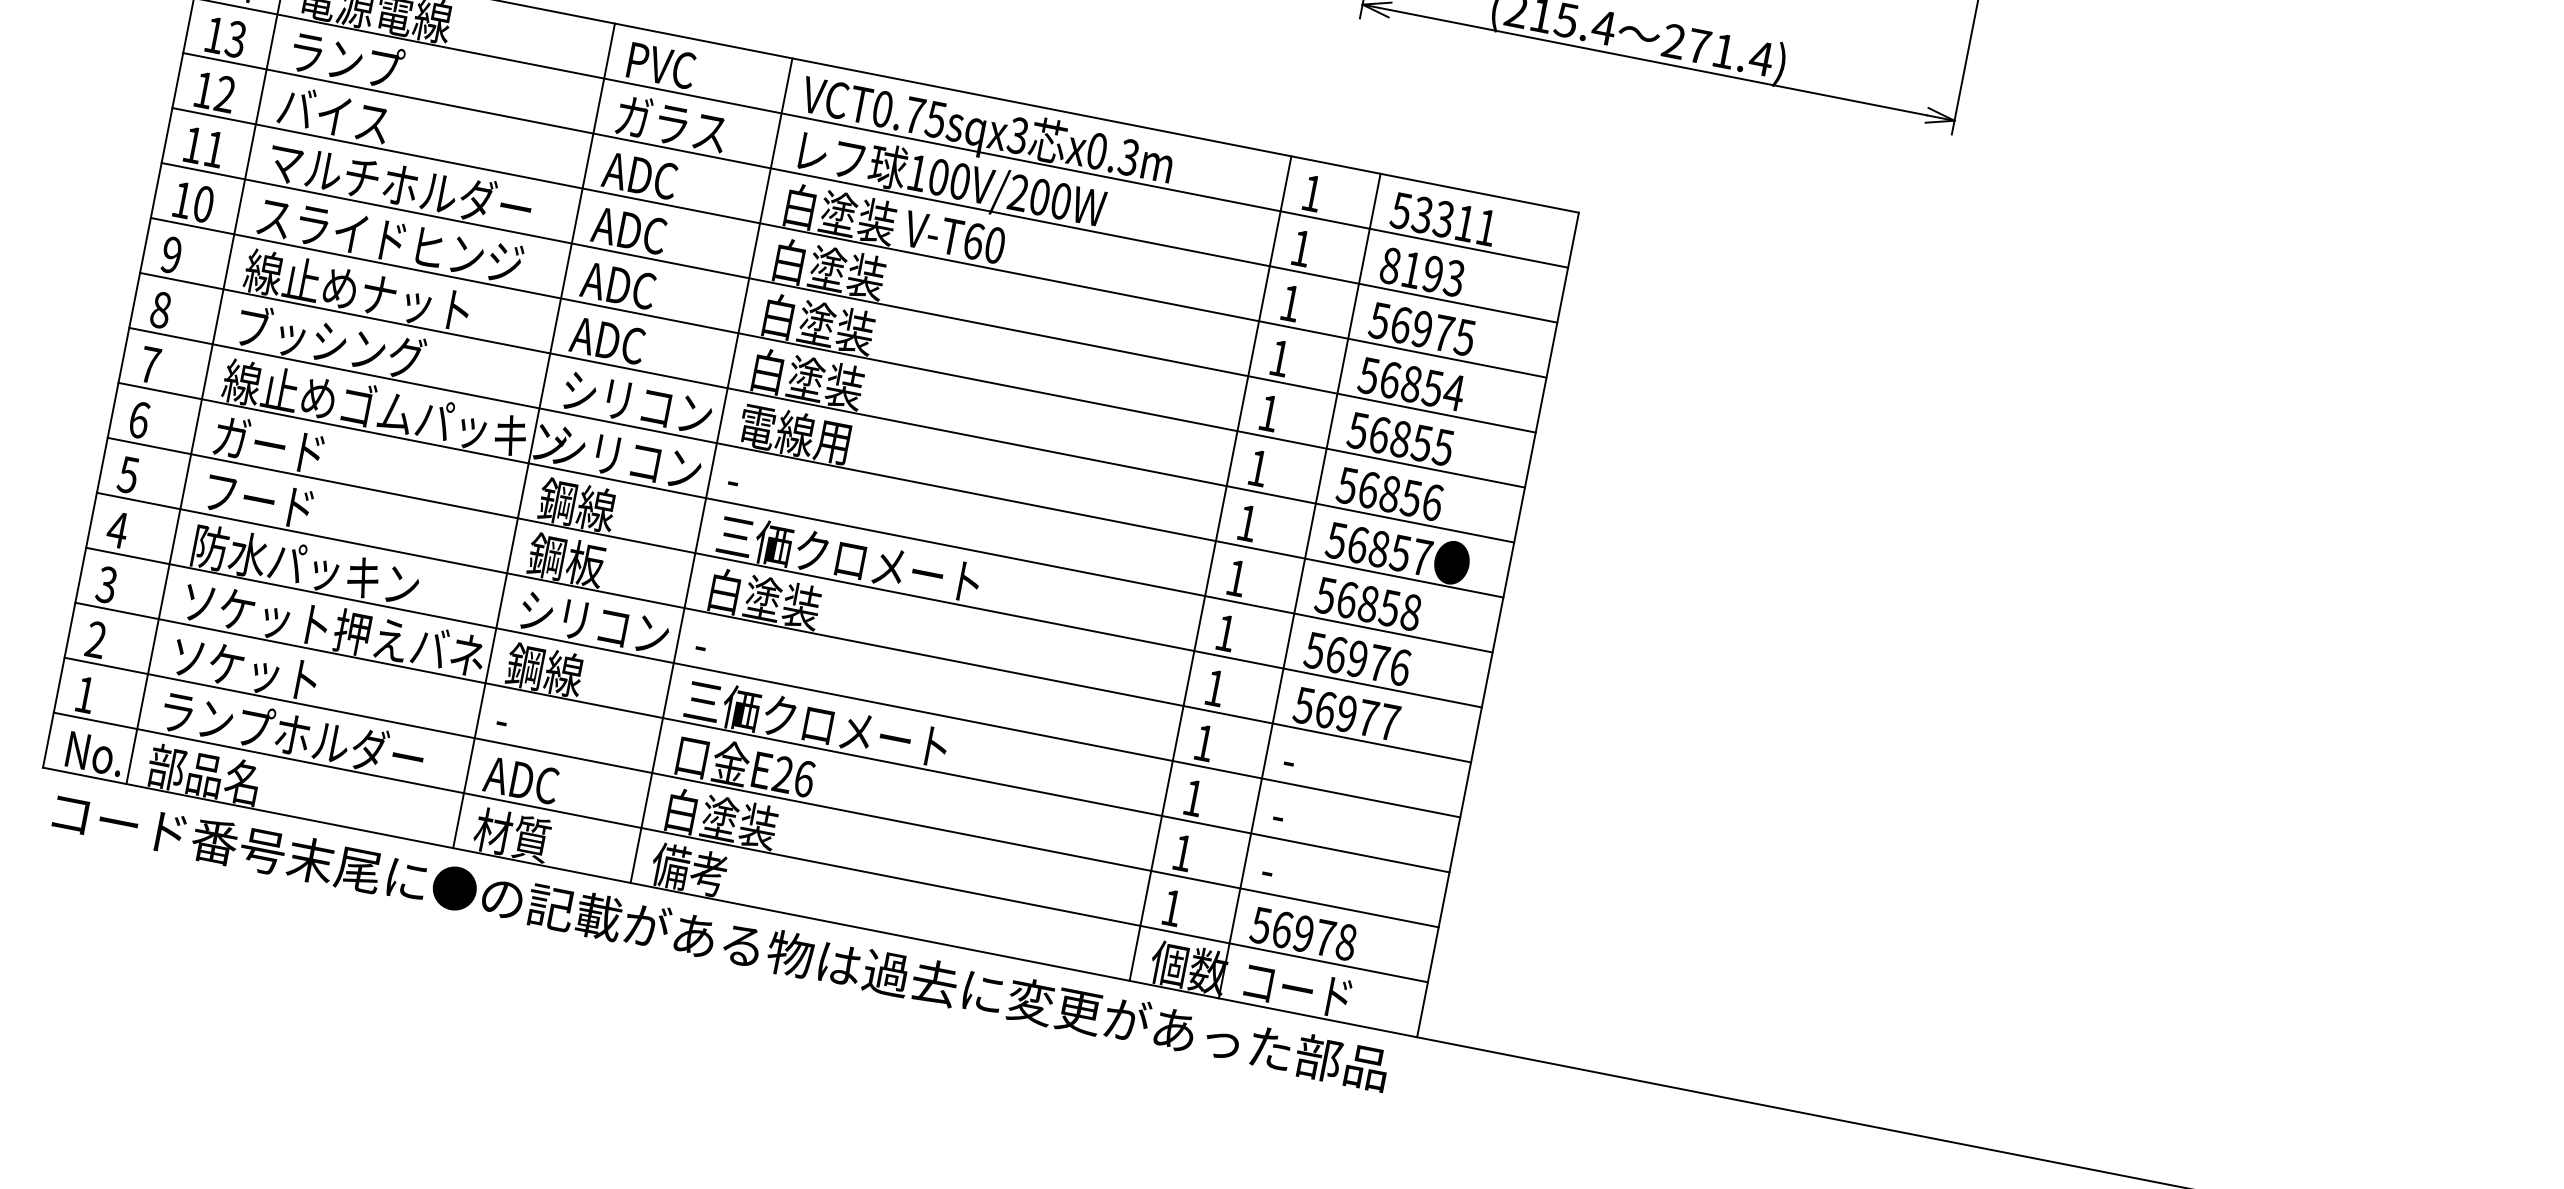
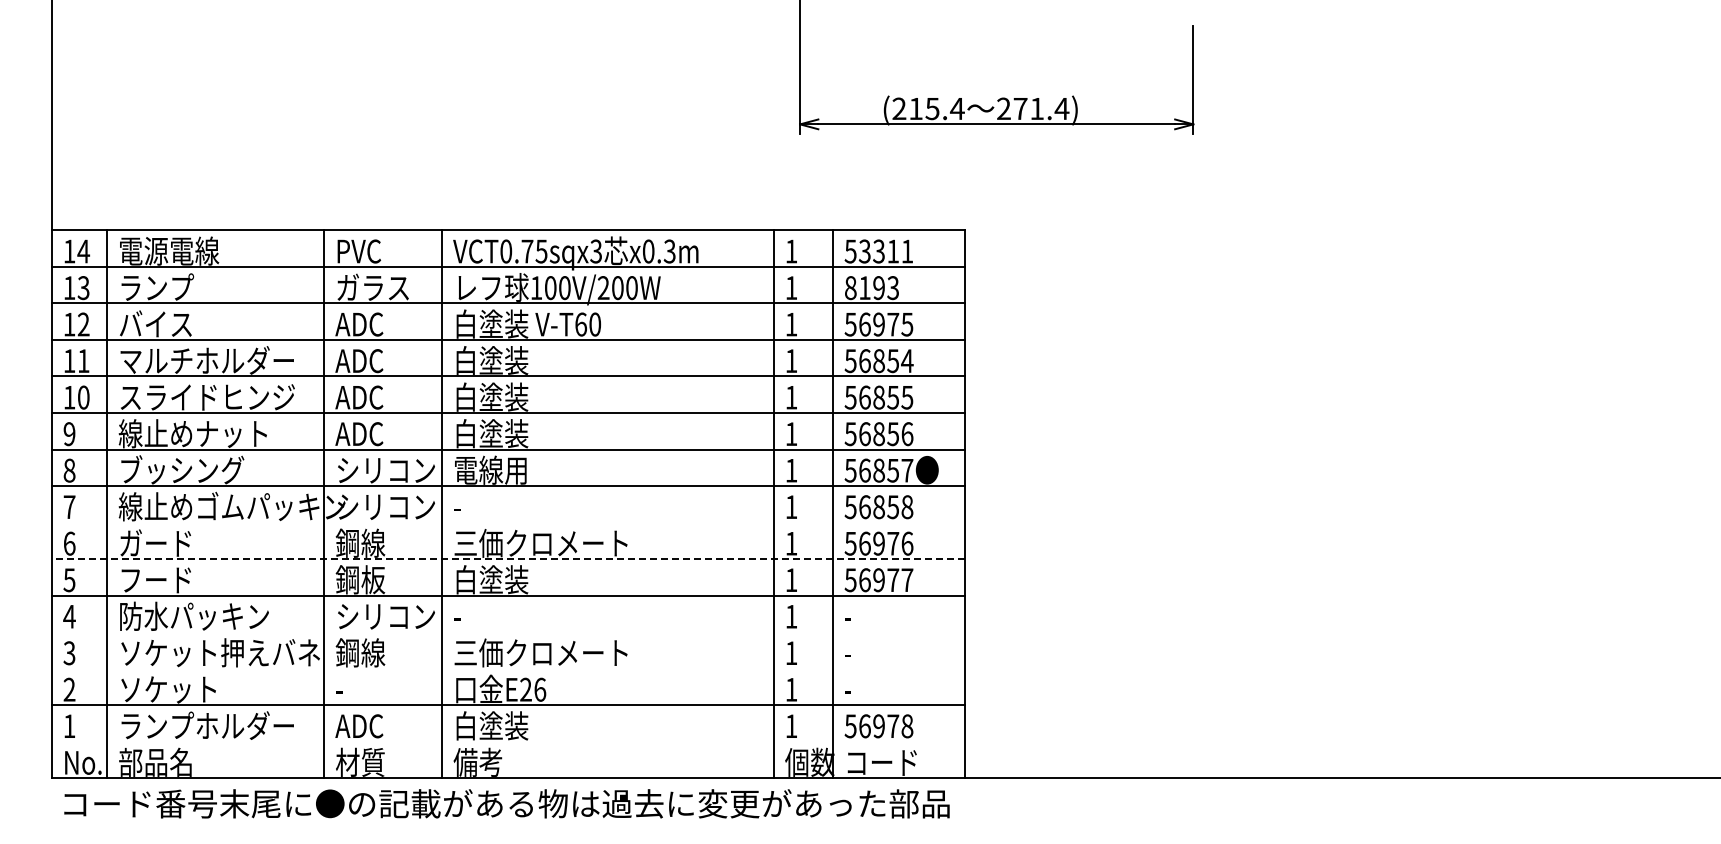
line: (804, 517) -> (507, 522), removed
line: (793, 573) -> (507, 559), solid -> dashed
line: (772, 682) -> (507, 632), removed
line: (761, 737) -> (507, 668), removed
line: (739, 847) -> (507, 741), removed

